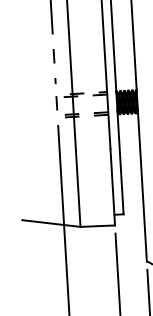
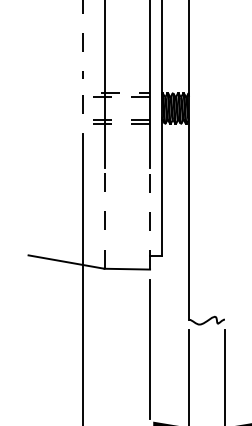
line: (113, 186) -> (150, 218), solid -> dashed
line: (78, 188) -> (104, 218), solid -> dashed

